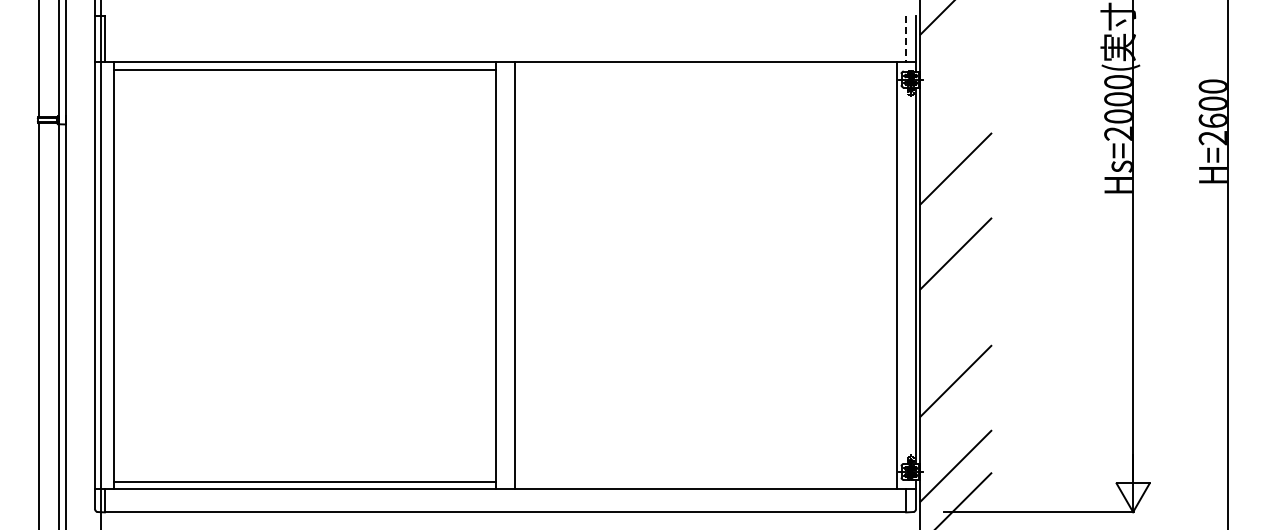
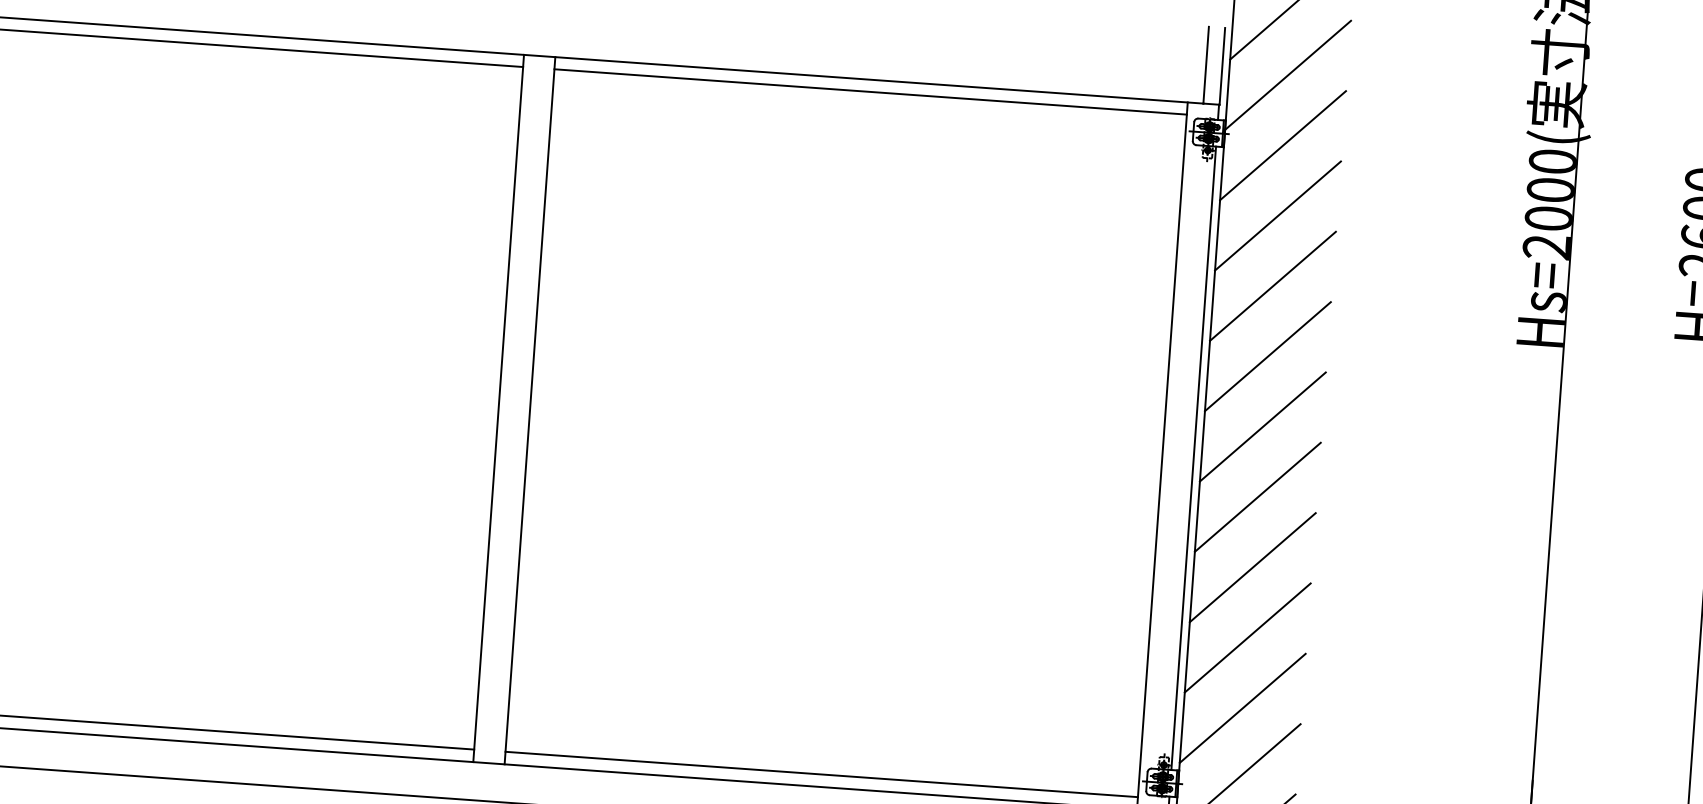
line: (906, 39) -> (1206, 65), dashed -> solid
line: (955, 41) -> (1287, 74), added
line: (705, 69) -> (870, 91), added
line: (955, 83) -> (1282, 144), added
line: (955, 126) -> (1277, 215), added
line: (955, 211) -> (1267, 356), added
line: (955, 295) -> (1257, 495), added
line: (955, 338) -> (1252, 566), added
line: (955, 423) -> (1242, 707), added
line: (705, 481) -> (821, 774), added

